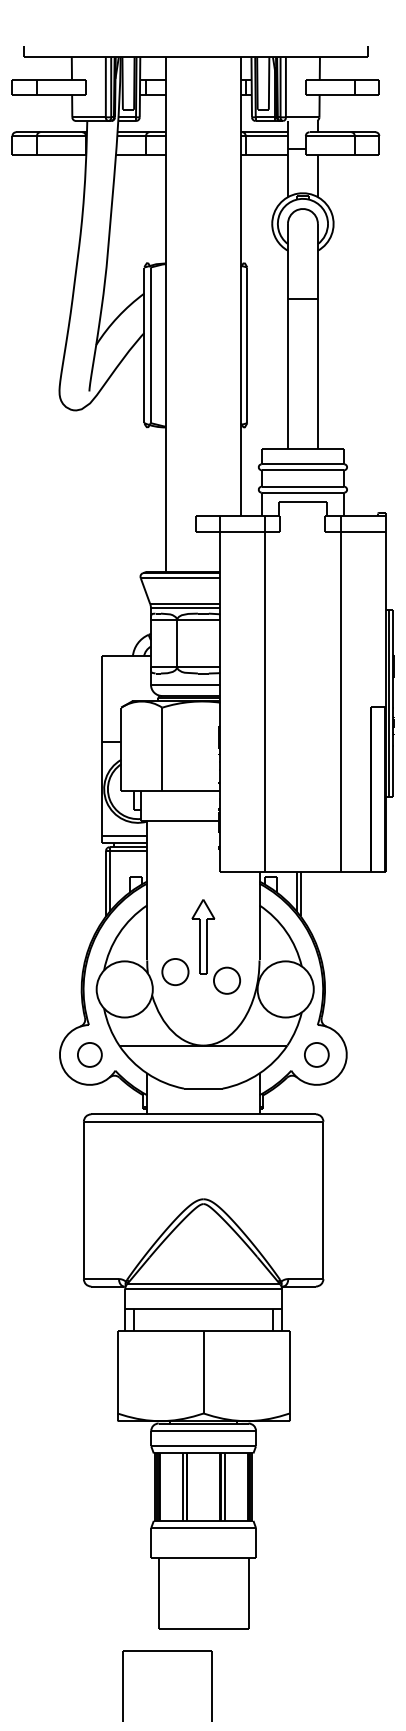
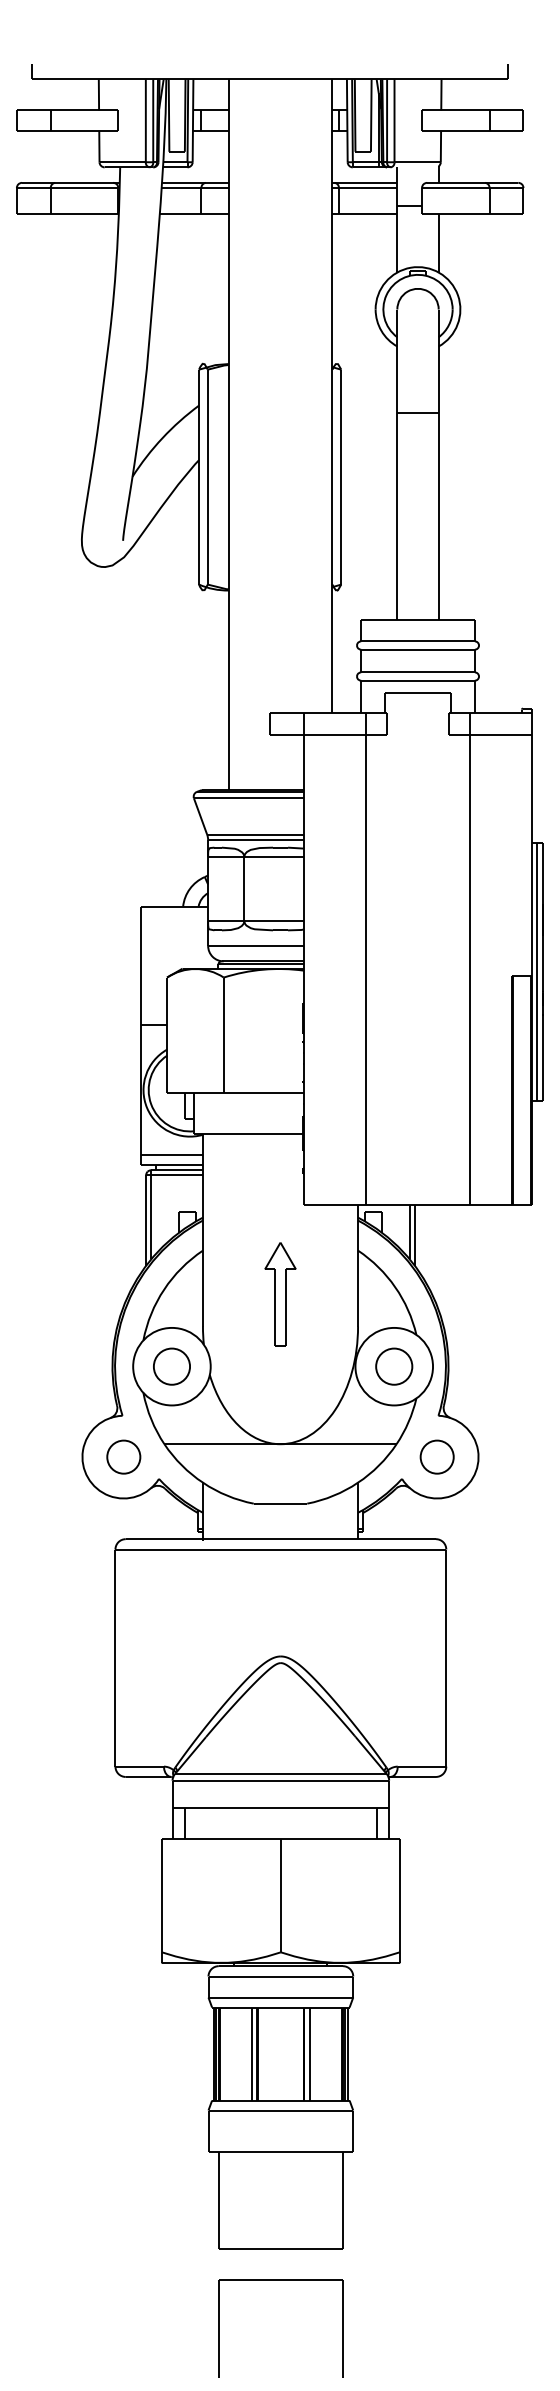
part: (175, 971) -> (171, 1366), moved
part: (227, 980) -> (394, 1366), moved
part: (167, 1651) -> (280, 2280), moved

